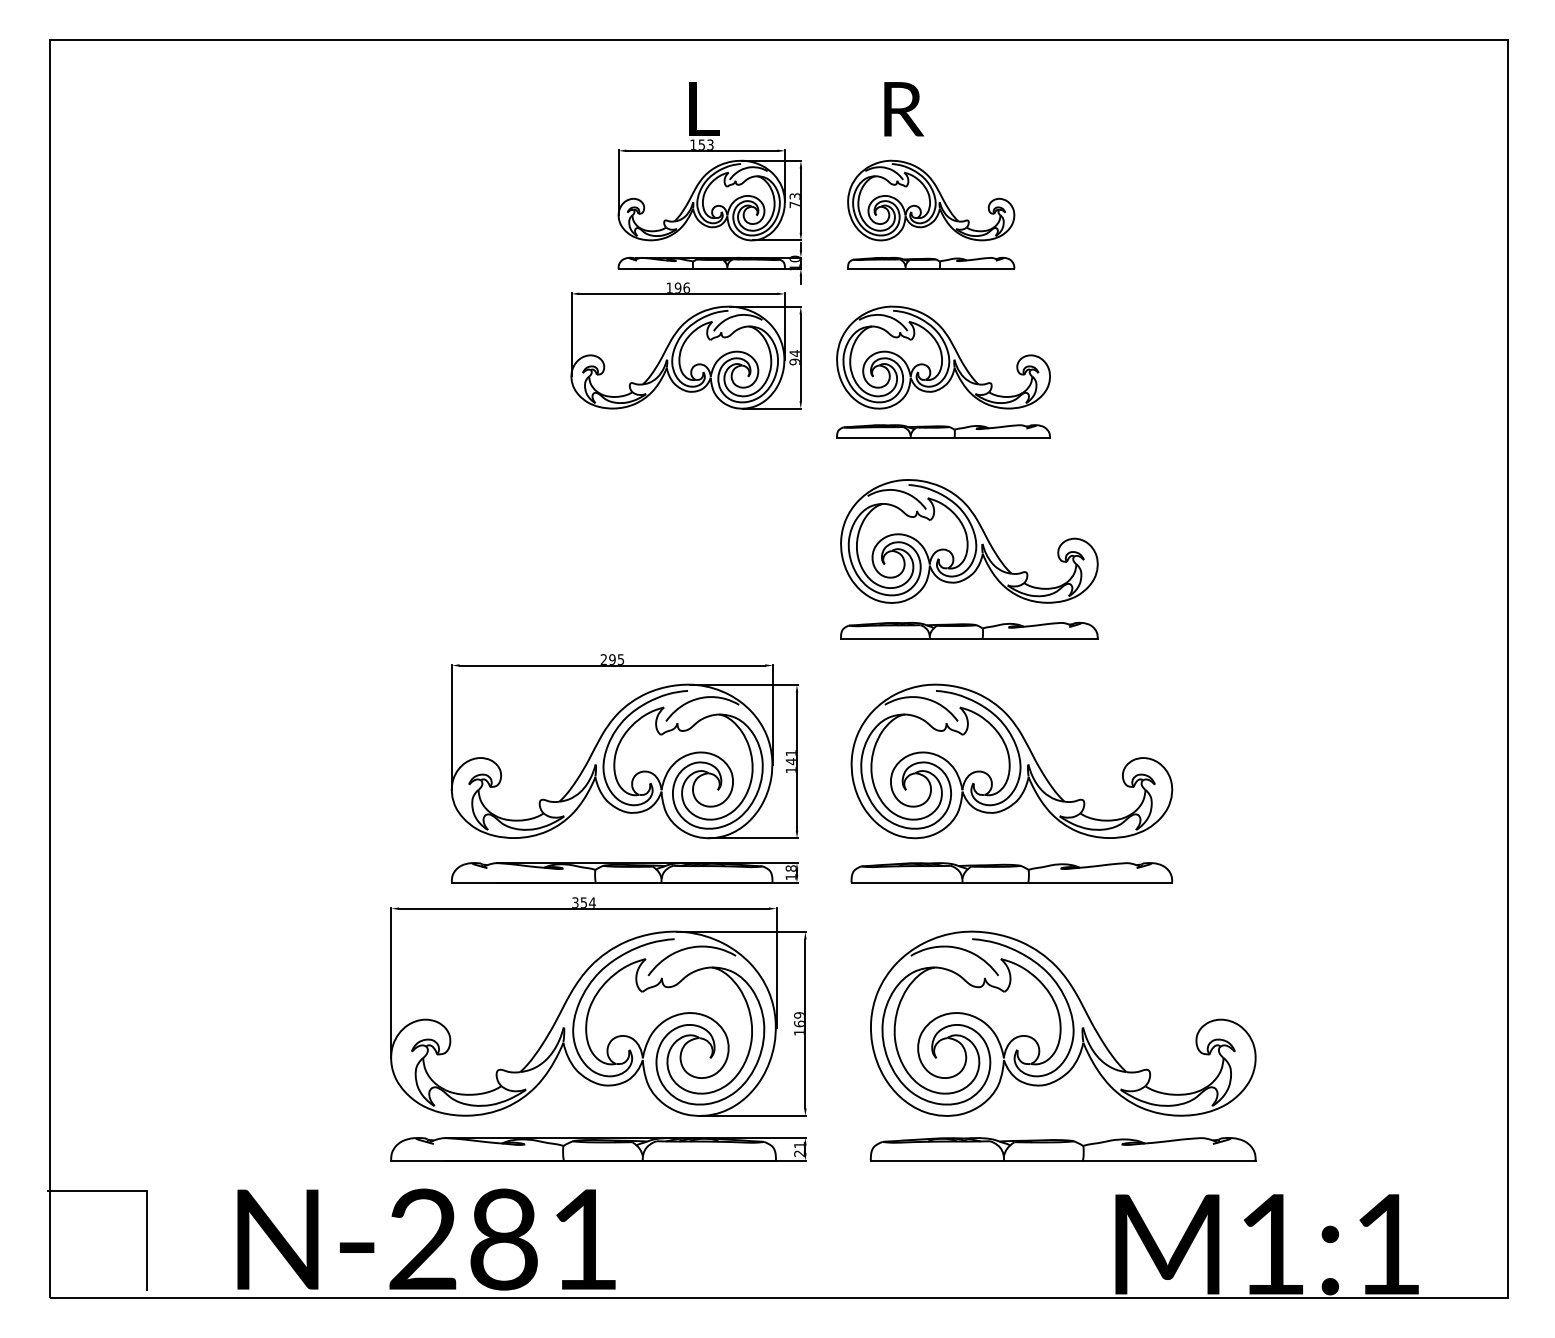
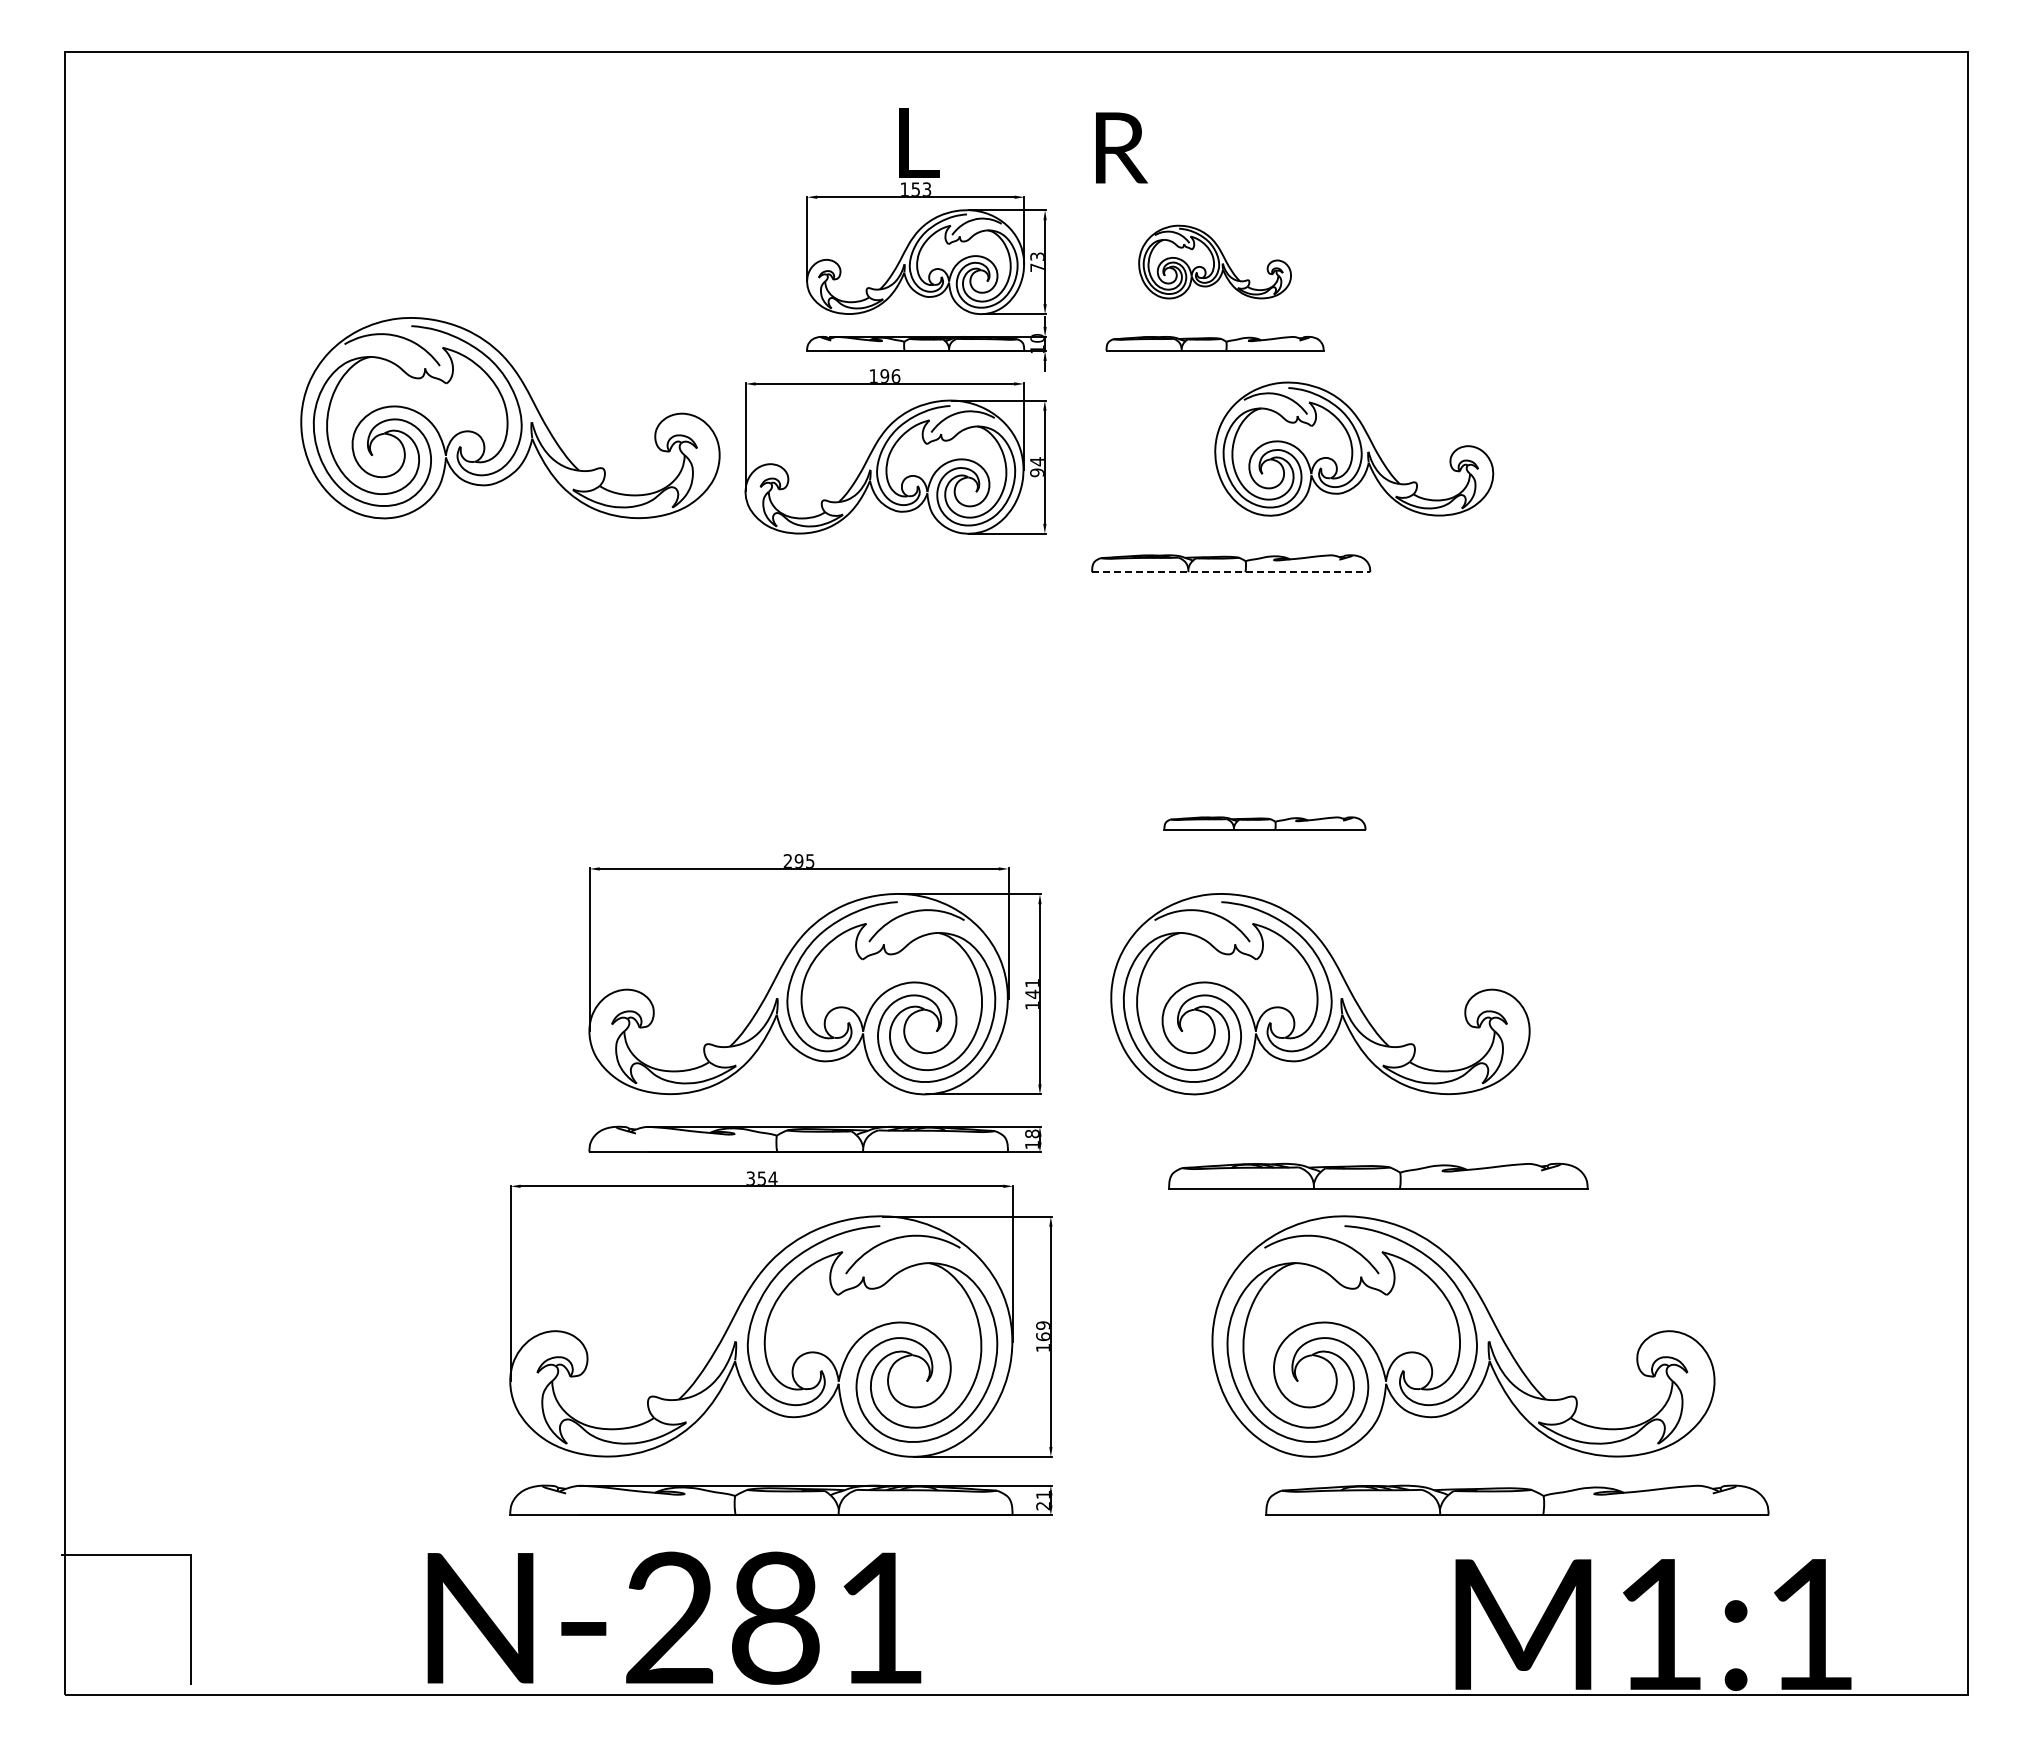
text: (903, 108) -> (1121, 147), moved
part: (930, 200) -> (1214, 261), size x0.7
part: (391, 320) -> (510, 418), added
part: (943, 357) -> (1354, 448), moved
line: (943, 438) -> (1231, 572), solid -> dashed
part: (969, 541) -> (1264, 706), removed
part: (969, 630) -> (1264, 823), size x0.6
part: (1011, 872) -> (1378, 1175), moved
part: (1063, 1023) -> (1463, 1336), moved
part: (1063, 1148) -> (1517, 1499), moved
text: (426, 1239) -> (674, 1617), moved

